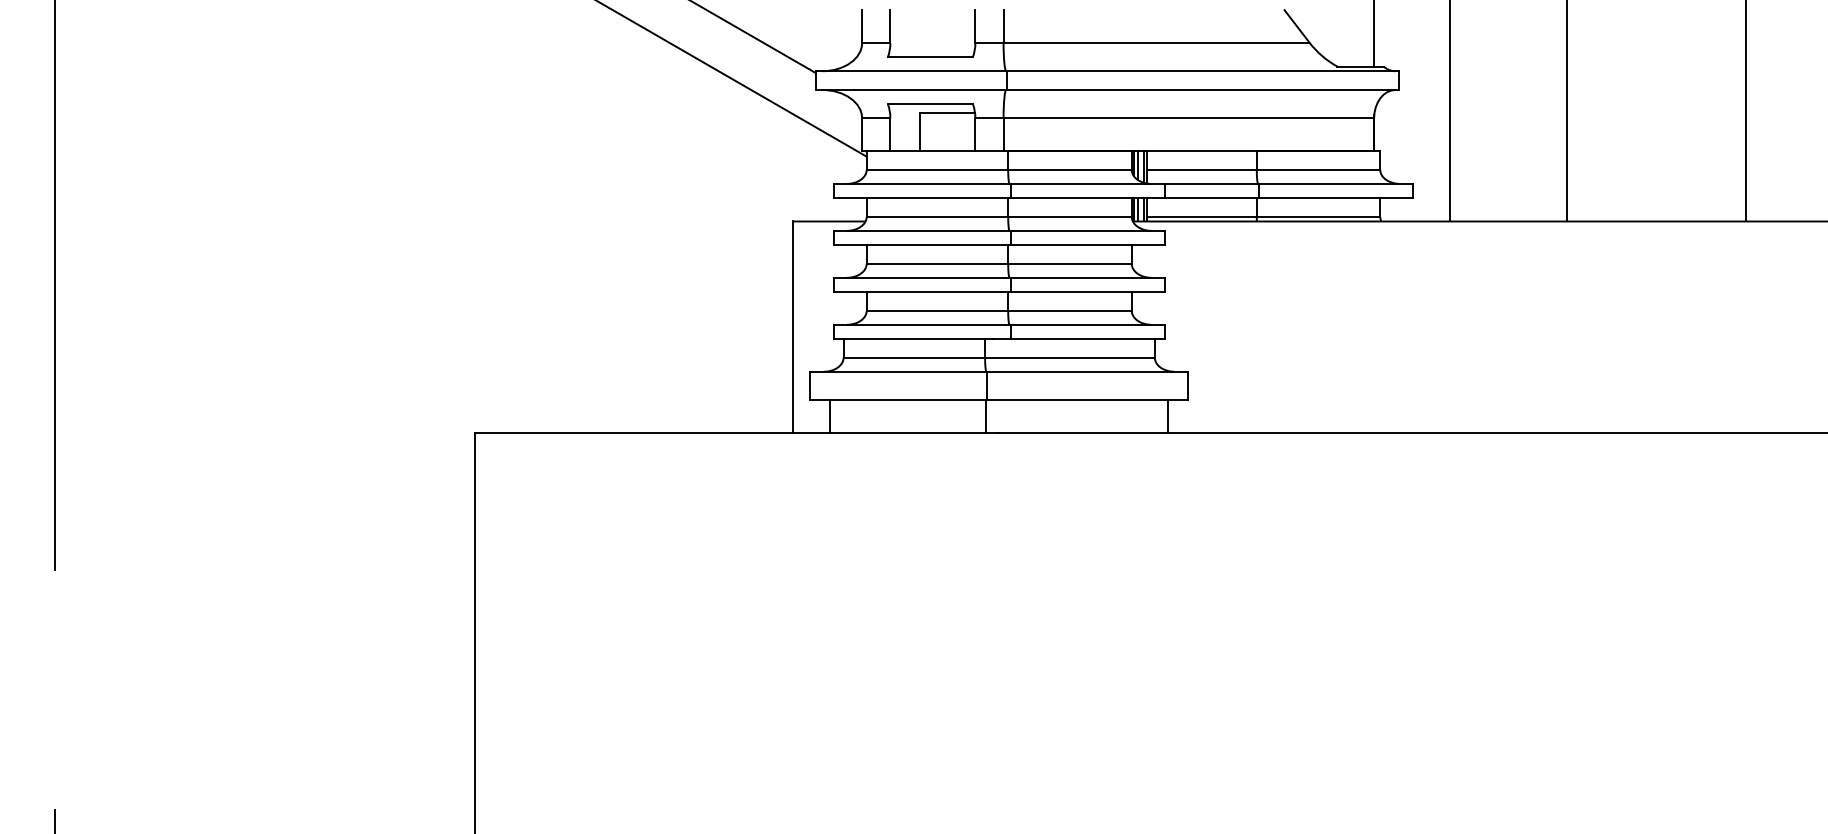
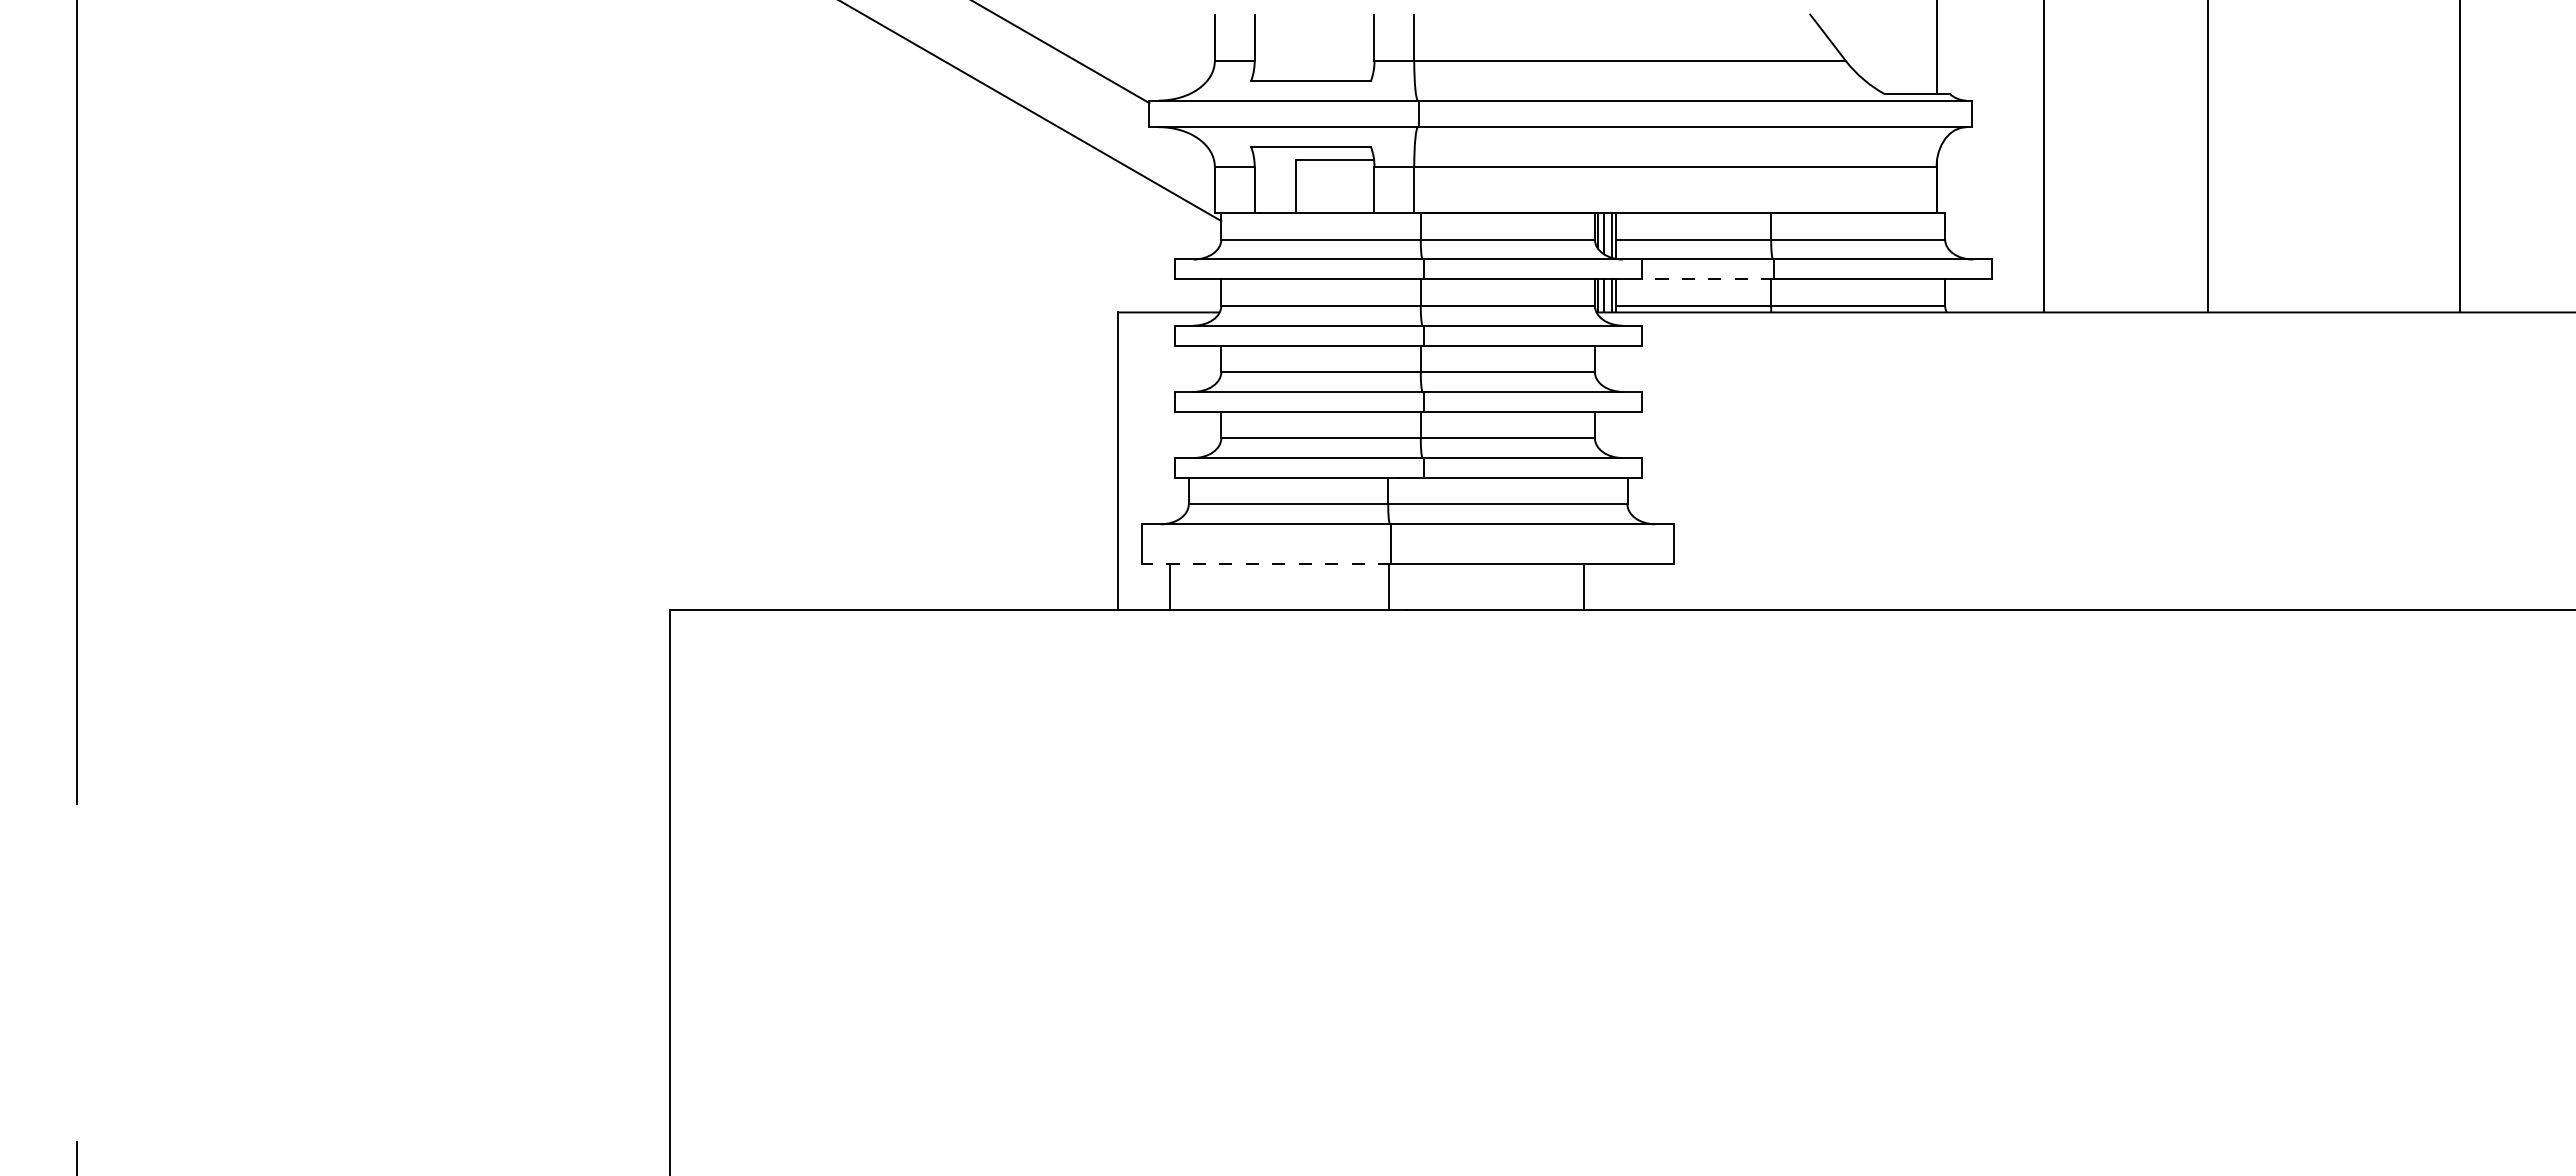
line: (1211, 198) -> (1707, 279), solid -> dashed
line: (898, 399) -> (1266, 563), solid -> dashed
line: (1168, 415) -> (1584, 586), moved

